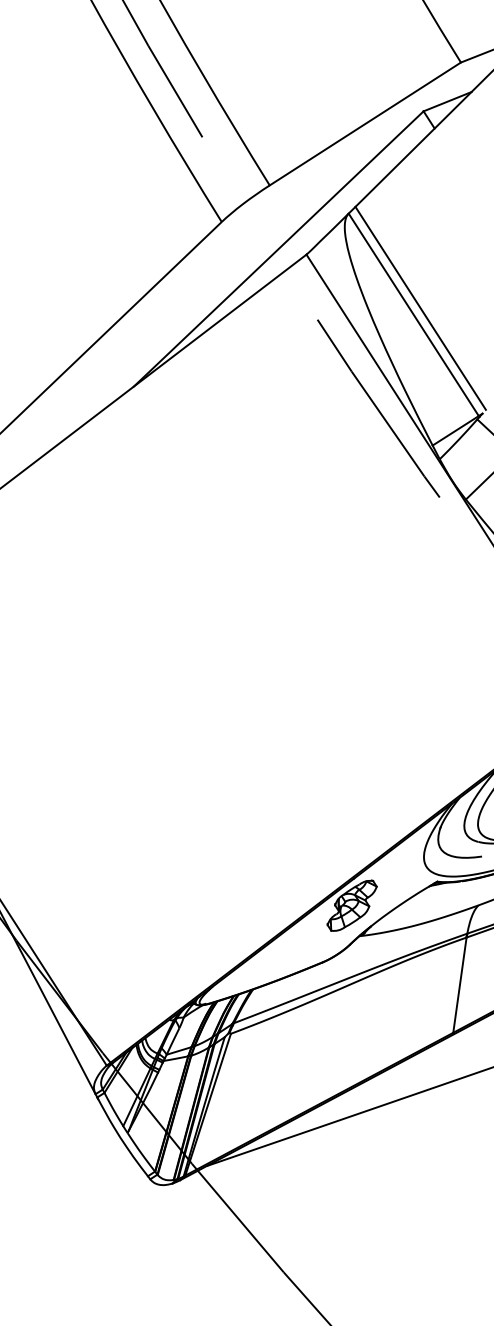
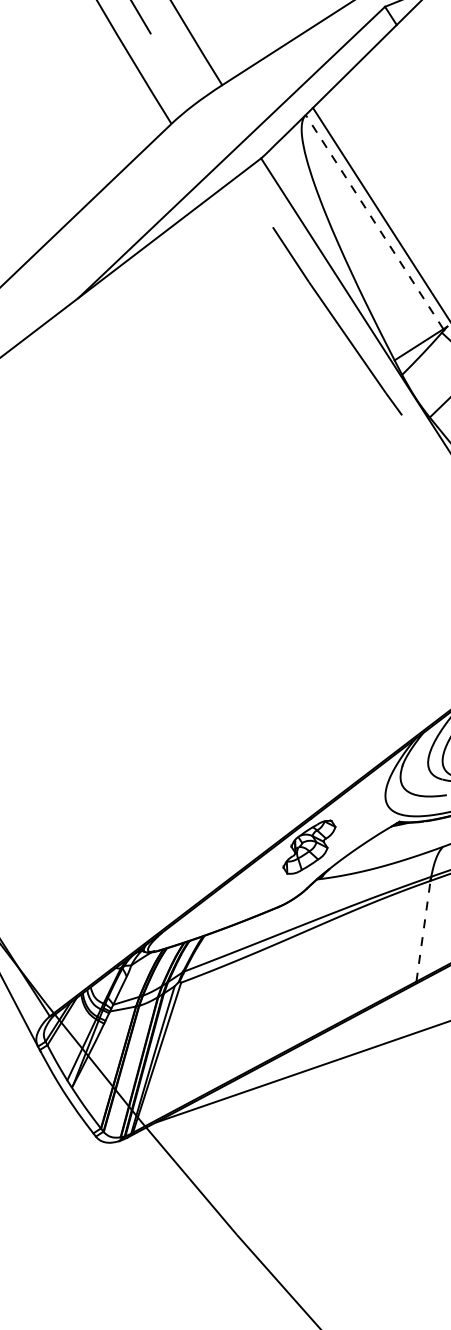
line: (413, 314) -> (374, 221), solid -> dashed
line: (460, 984) -> (424, 930), solid -> dashed

